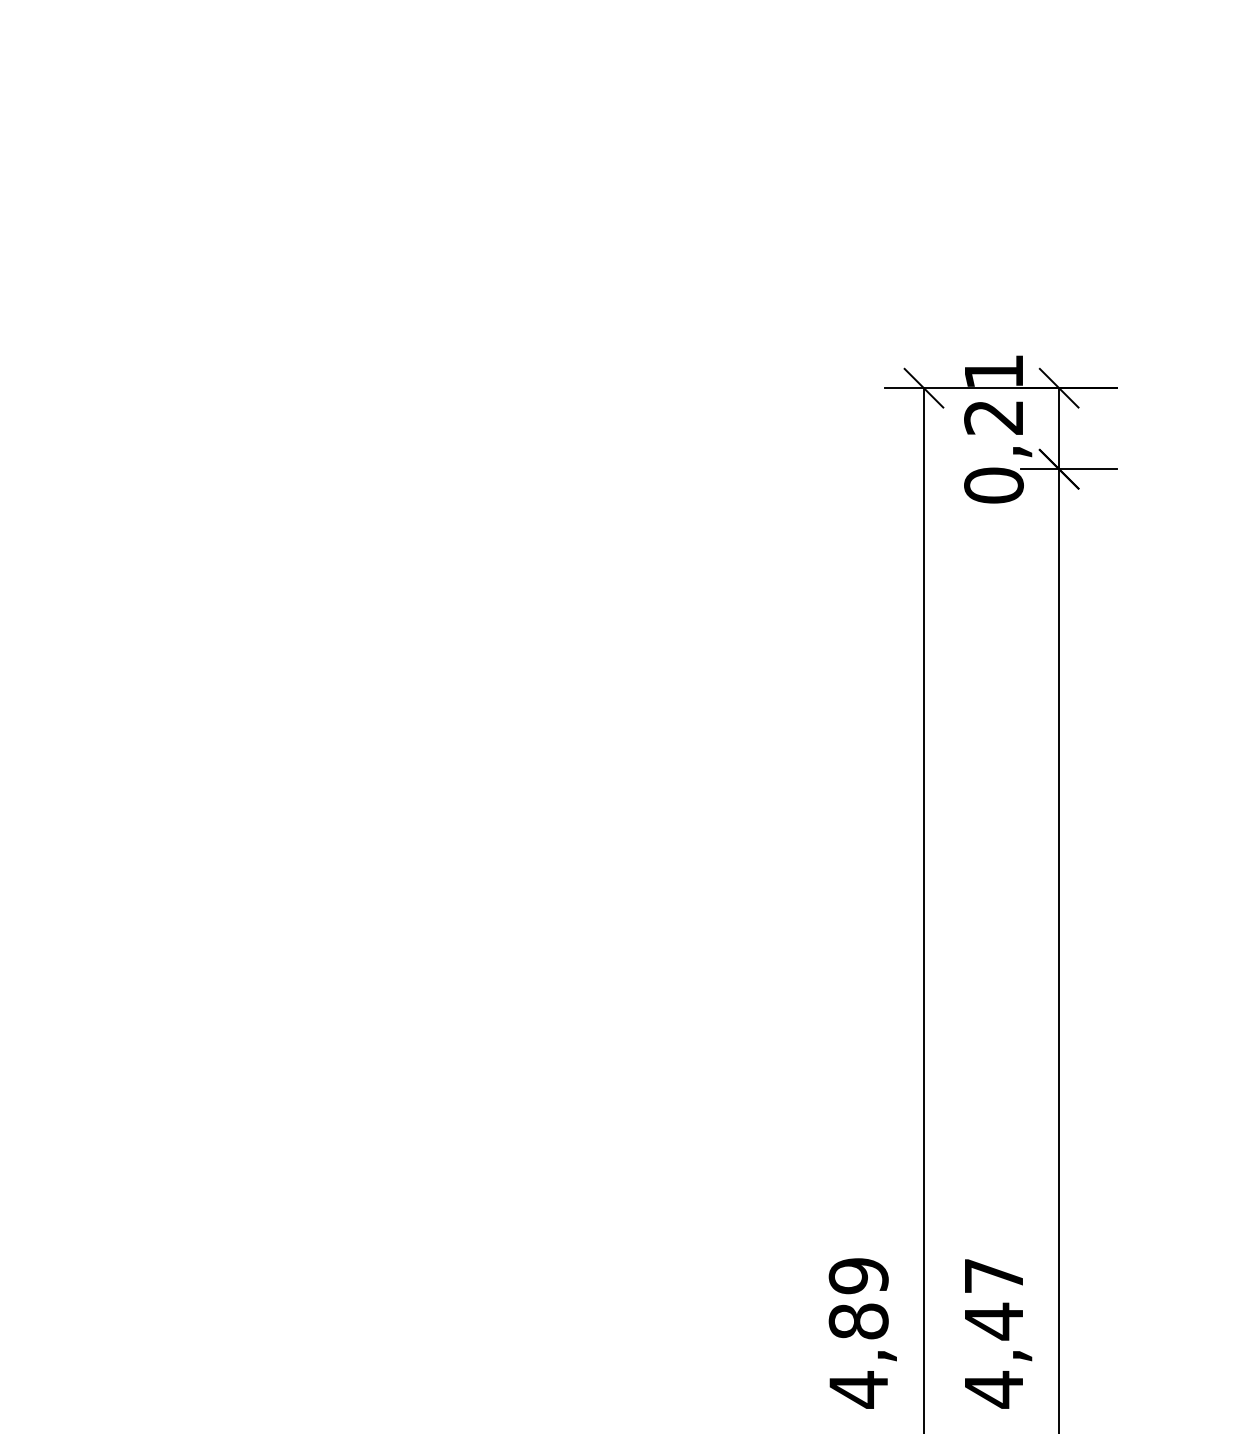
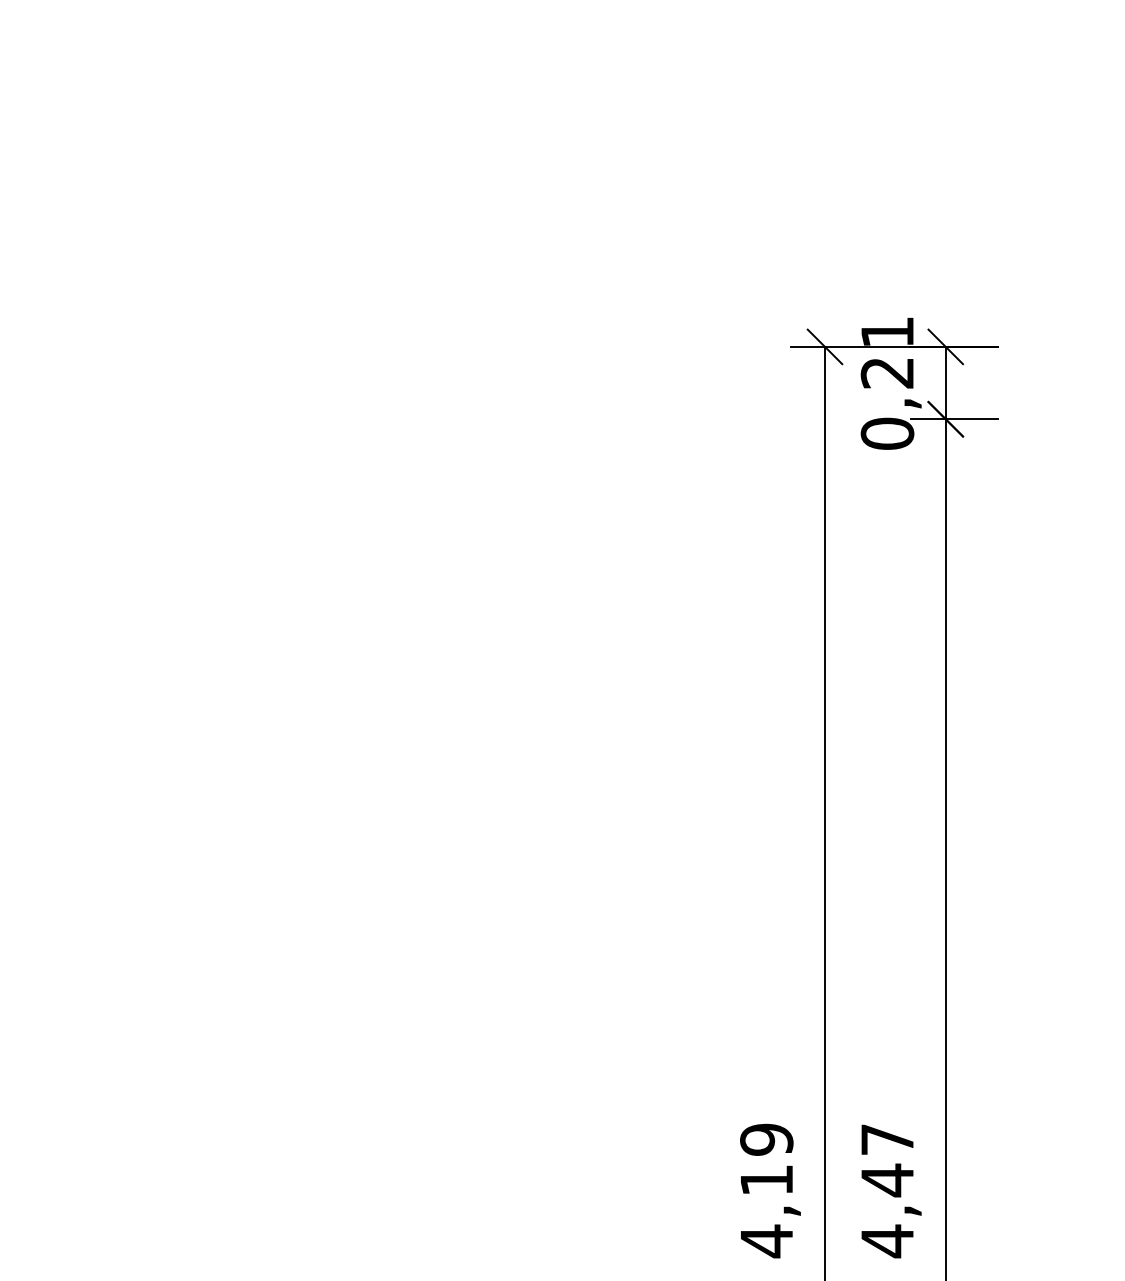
text: (858, 1321) -> (766, 1180), 4,89 -> 4,19

